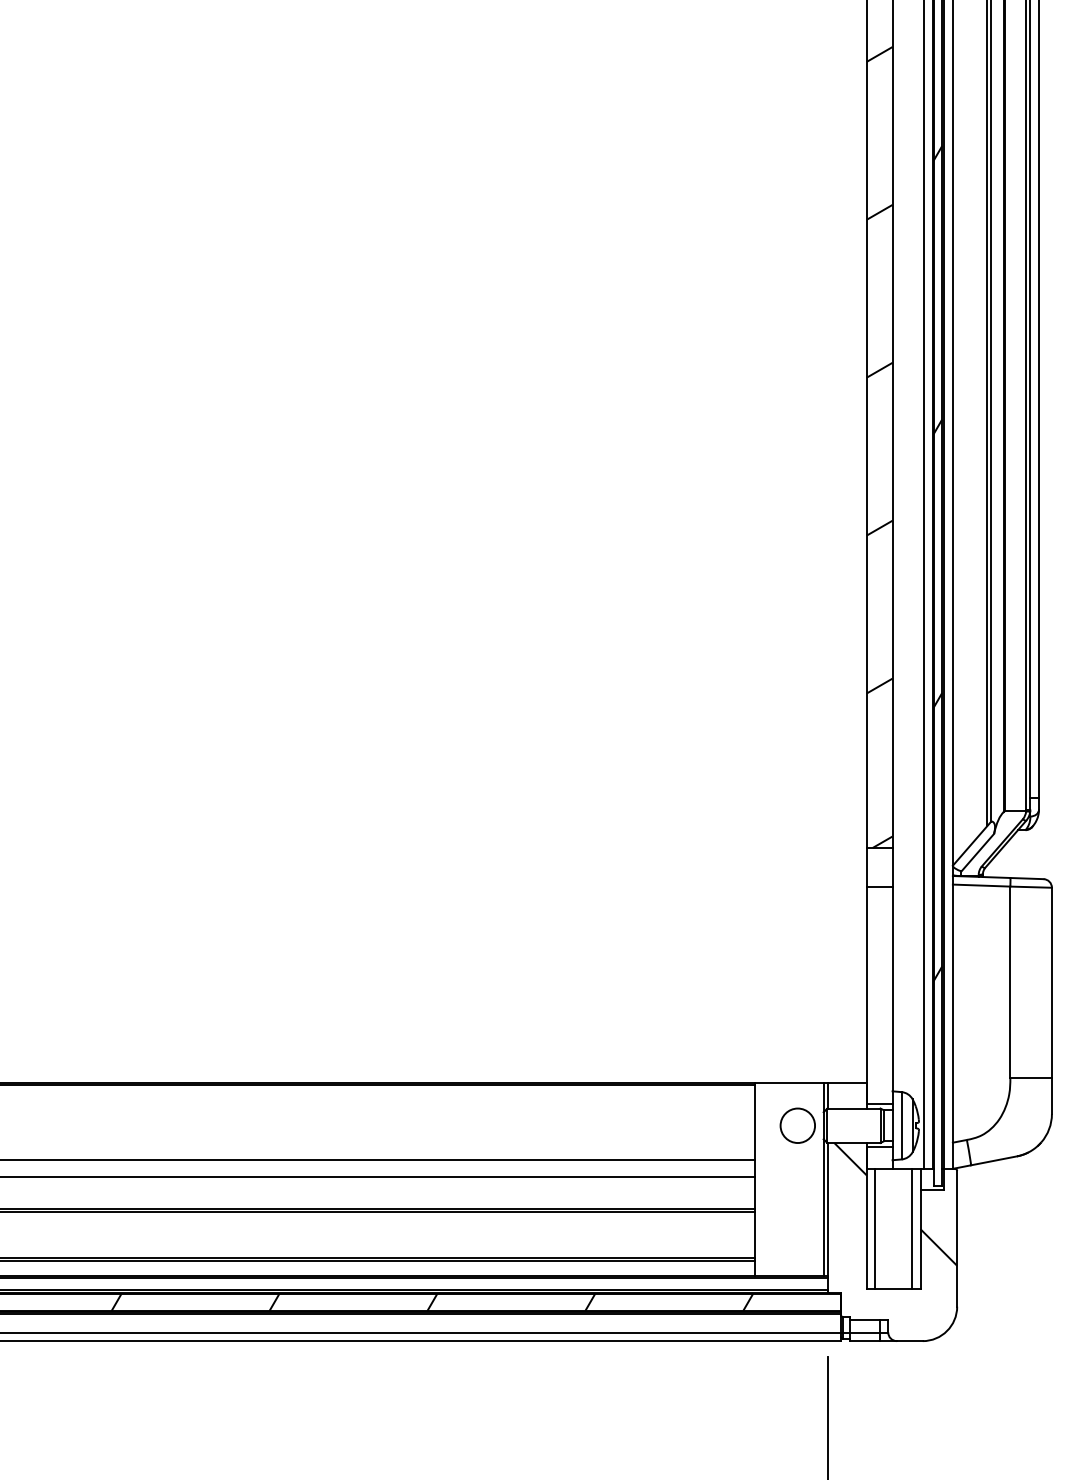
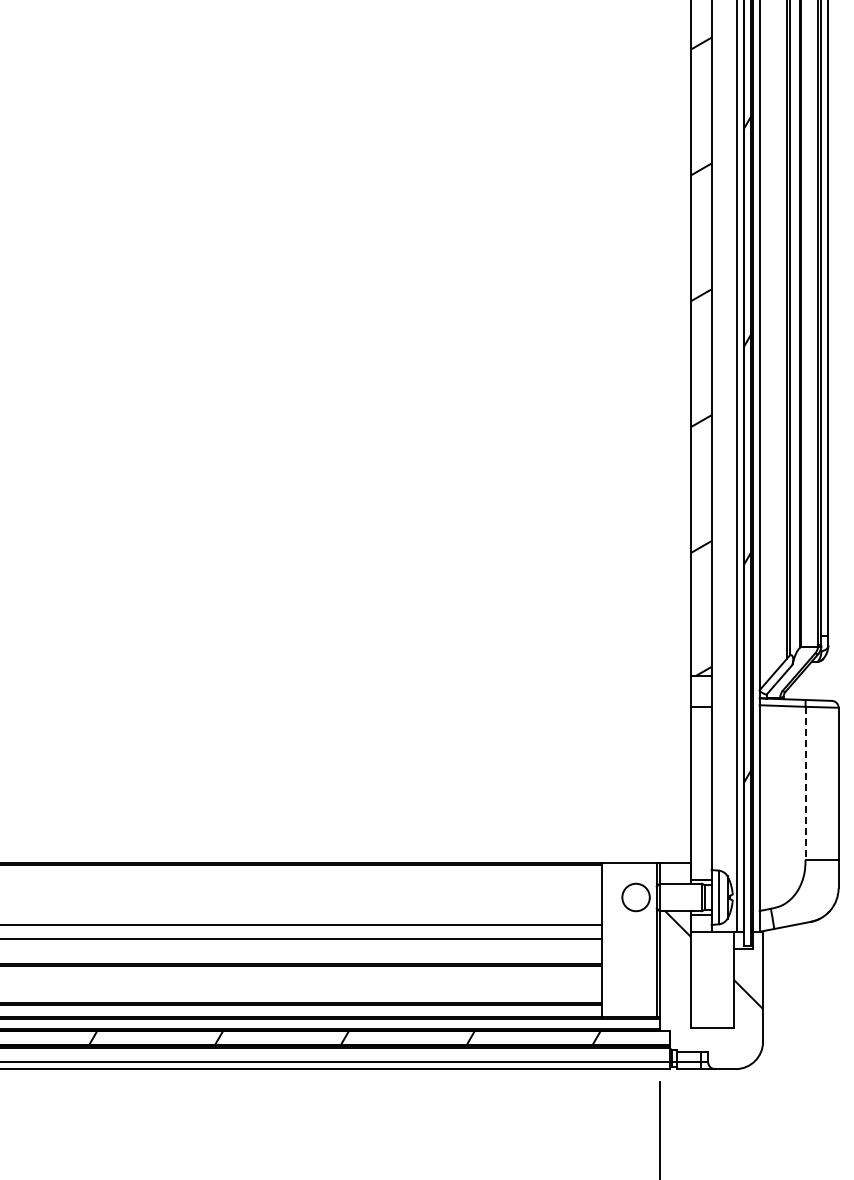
line: (1010, 982) -> (805, 783), solid -> dashed
line: (874, 1228) -> (697, 979), removed
line: (912, 1228) -> (727, 979), removed

